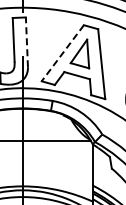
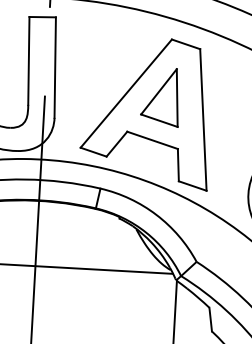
line: (26, 42) -> (54, 67), dashed -> solid
line: (62, 53) -> (125, 94), dashed -> solid

